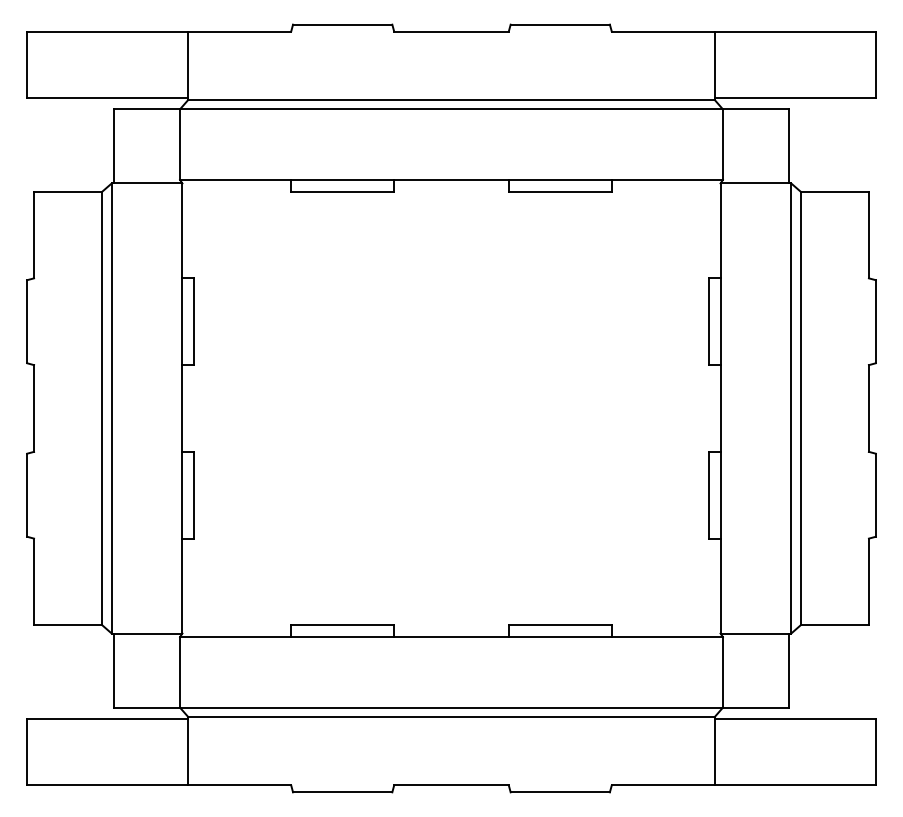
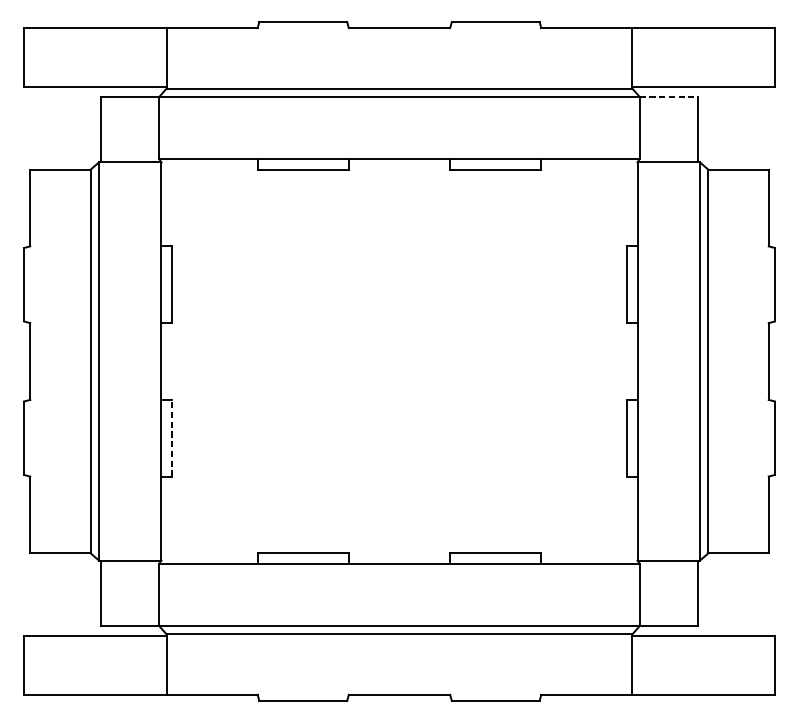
line: (756, 109) -> (669, 97), solid -> dashed
line: (193, 494) -> (171, 437), solid -> dashed

